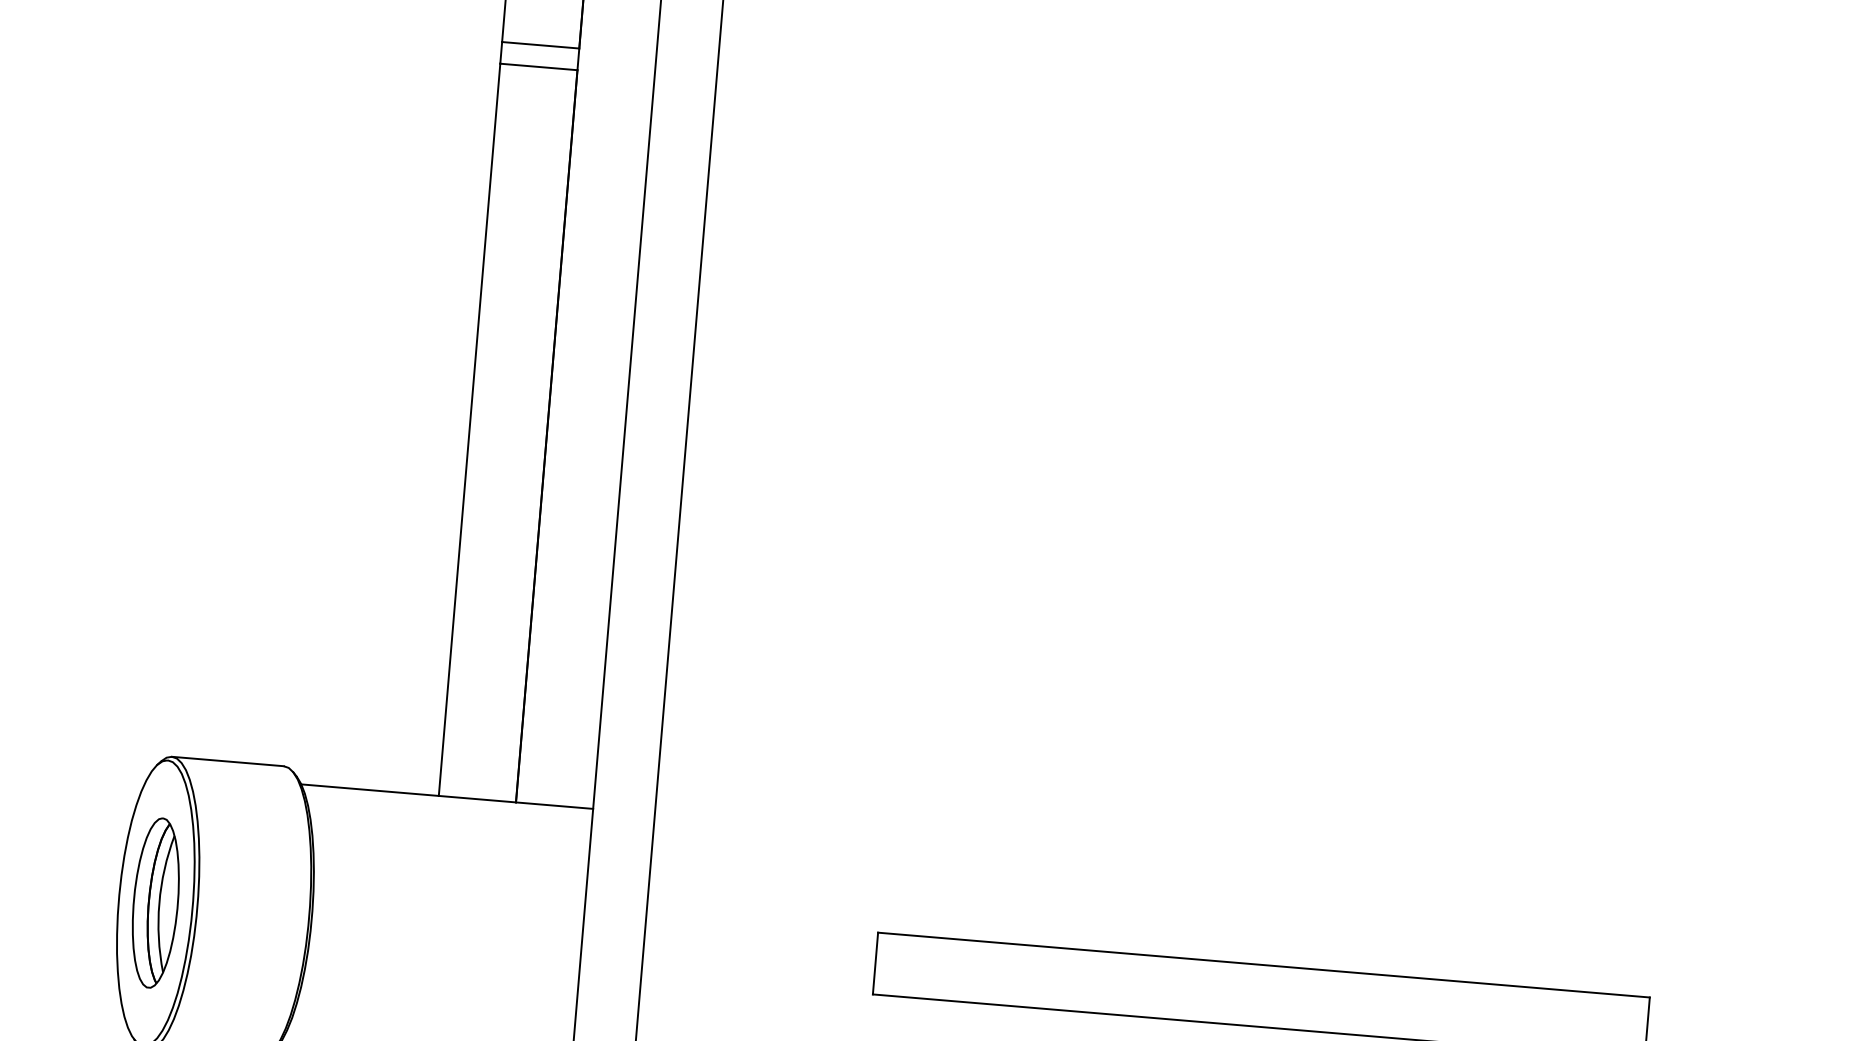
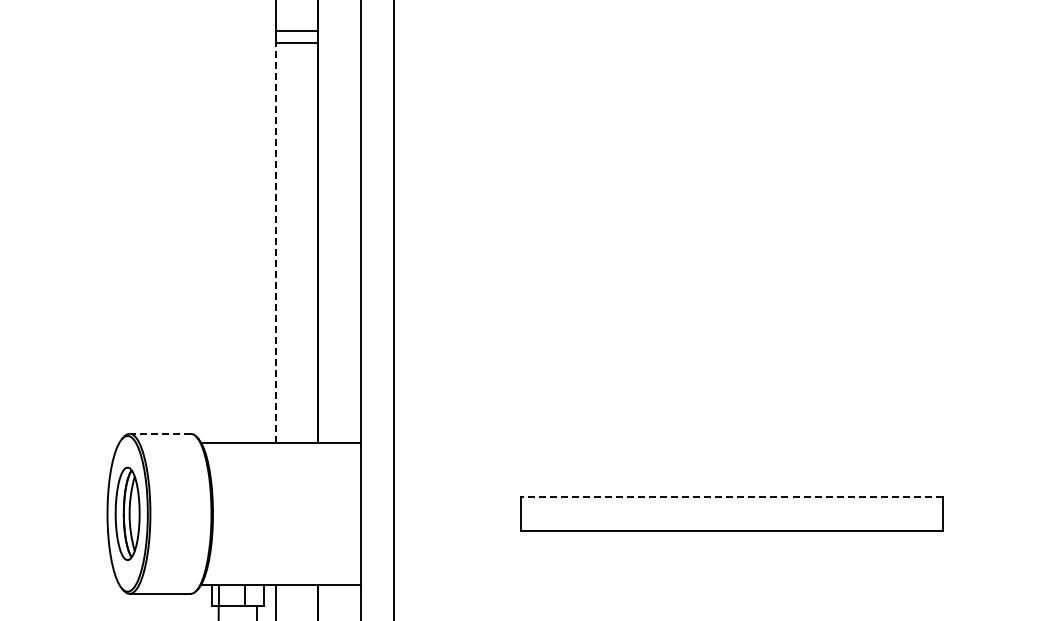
line: (469, 429) -> (276, 242), solid -> dashed
line: (228, 761) -> (160, 433), solid -> dashed
line: (1263, 964) -> (731, 496), solid -> dashed

